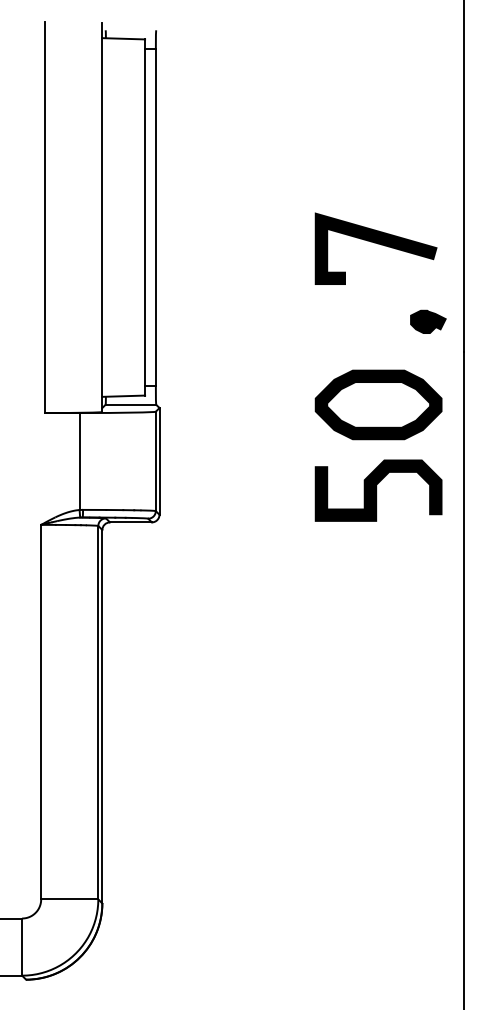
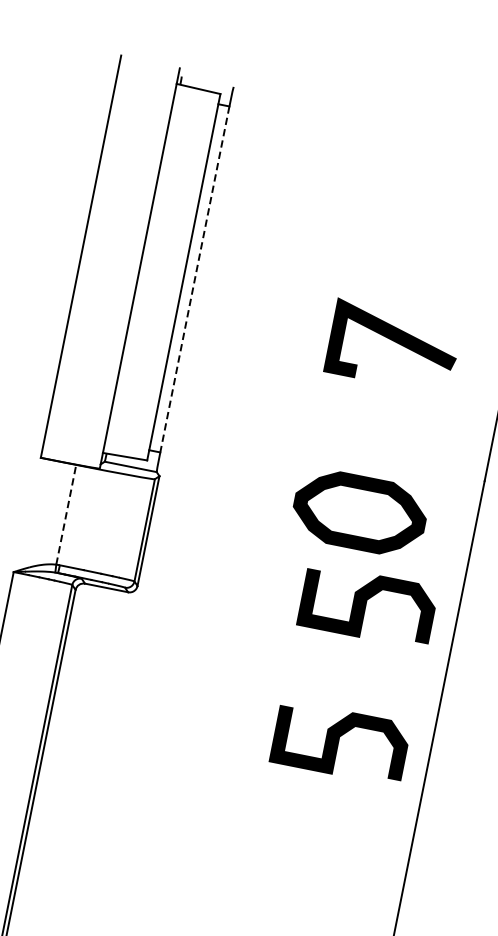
line: (155, 218) -> (194, 280), solid -> dashed
line: (377, 244) -> (395, 343), moved
part: (428, 321) -> (453, 442), removed
part: (378, 404) -> (359, 512), moved
line: (79, 461) -> (66, 514), solid -> dashed
curve: (377, 623) -> (339, 742), added

